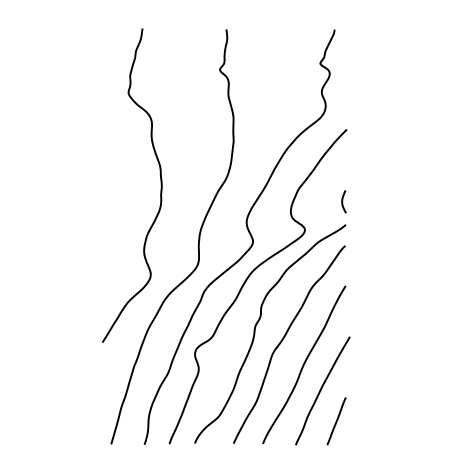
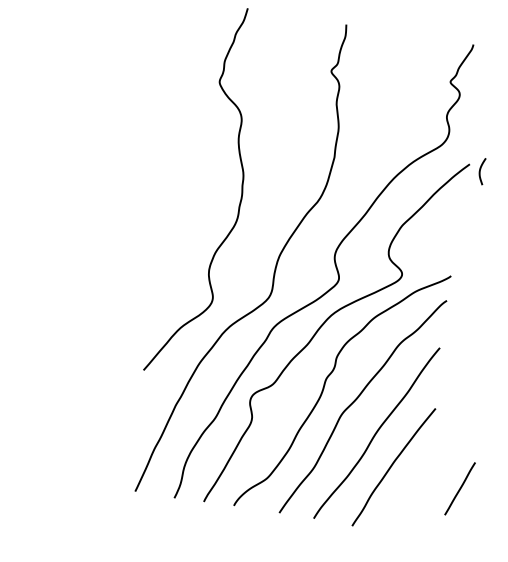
curve: (343, 200) -> (481, 169), moved
line: (336, 421) -> (459, 489), moved

